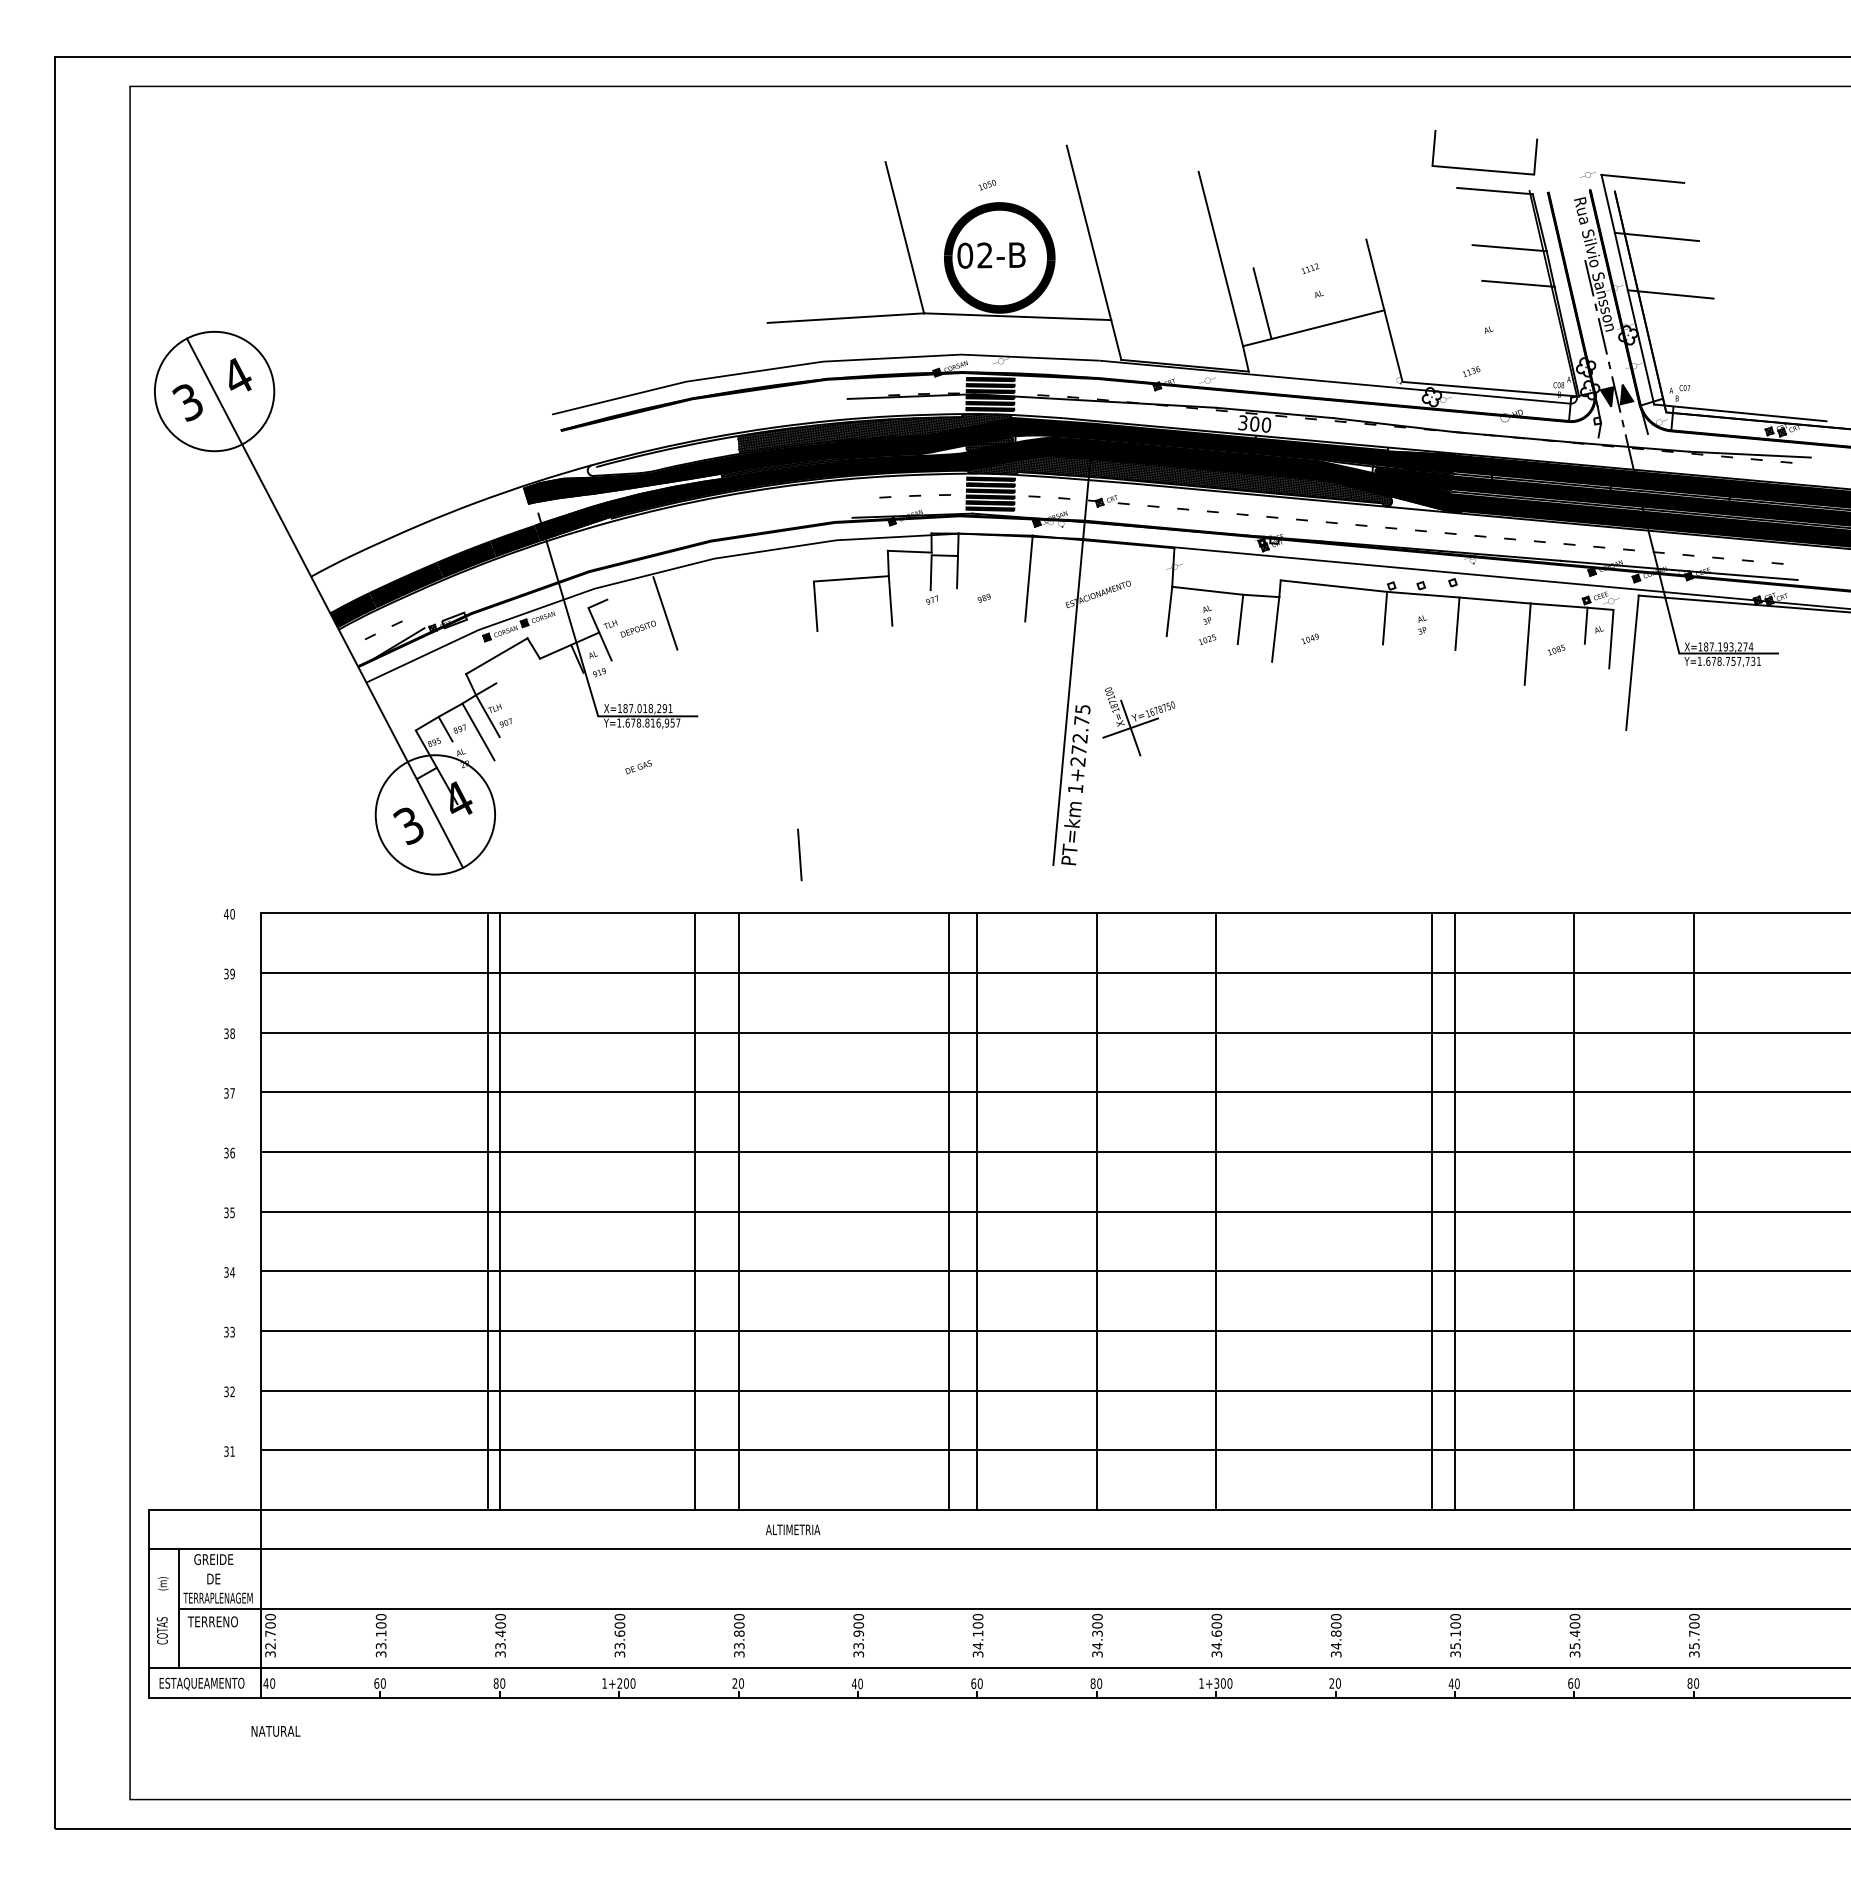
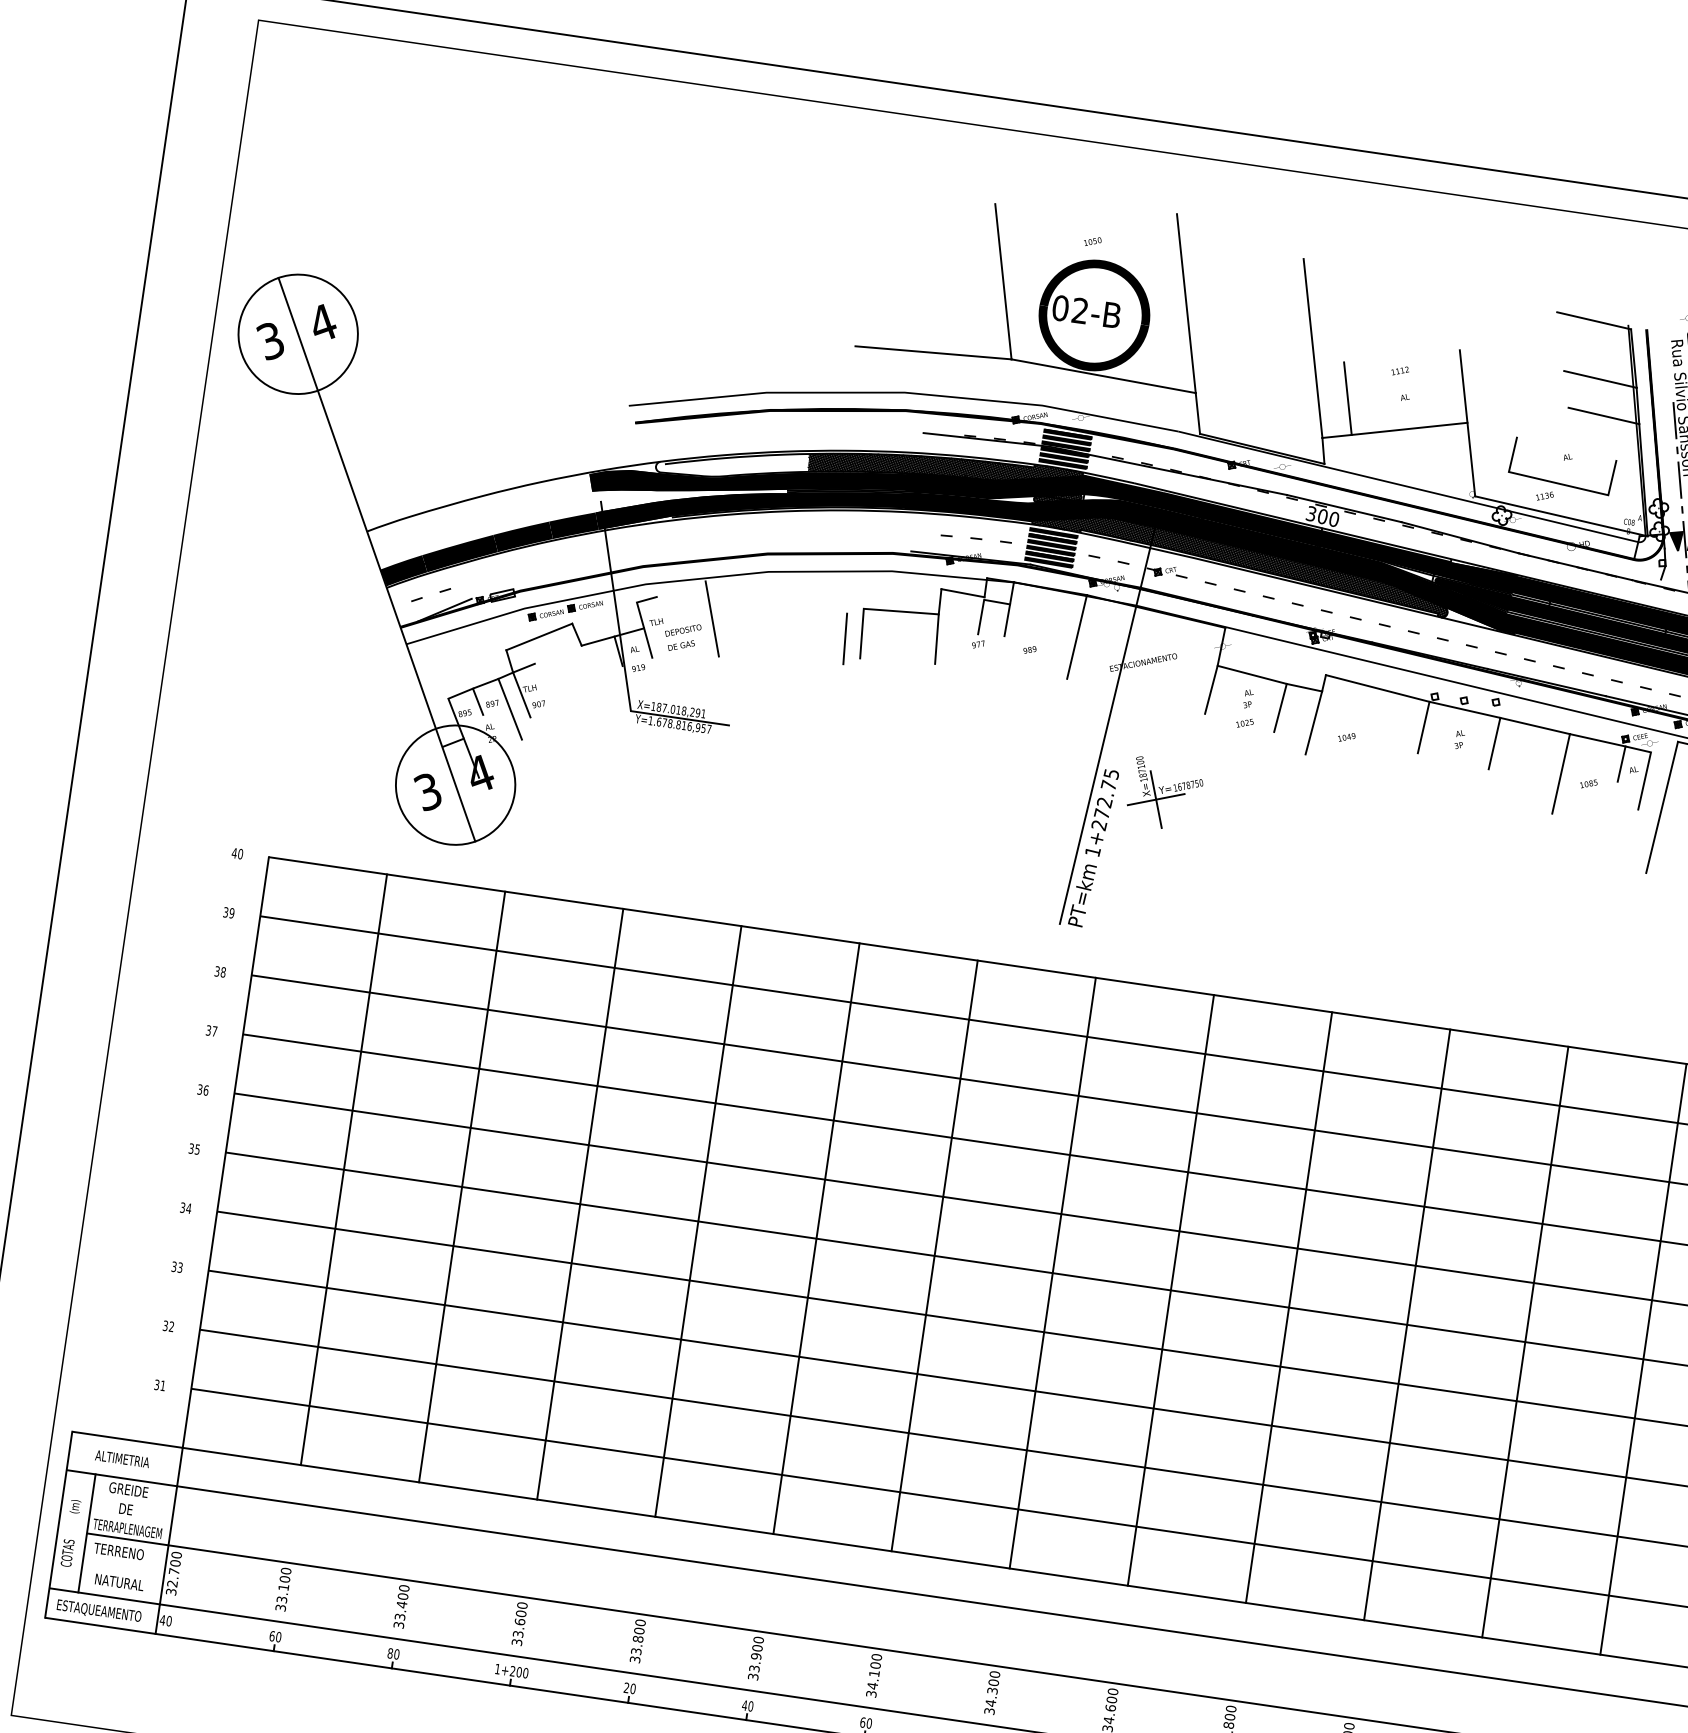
line: (1484, 169) -> (1559, 482), moved
text: (638, 767) -> (681, 645), moved
line: (799, 854) -> (844, 638), moved
line: (488, 1211) -> (344, 1169), moved
line: (695, 1211) -> (580, 1204), moved
line: (948, 1211) -> (816, 1238), moved
line: (1431, 1211) -> (1289, 1307), moved
text: (793, 1529) -> (122, 1458), moved
text: (275, 1731) -> (119, 1582), moved

